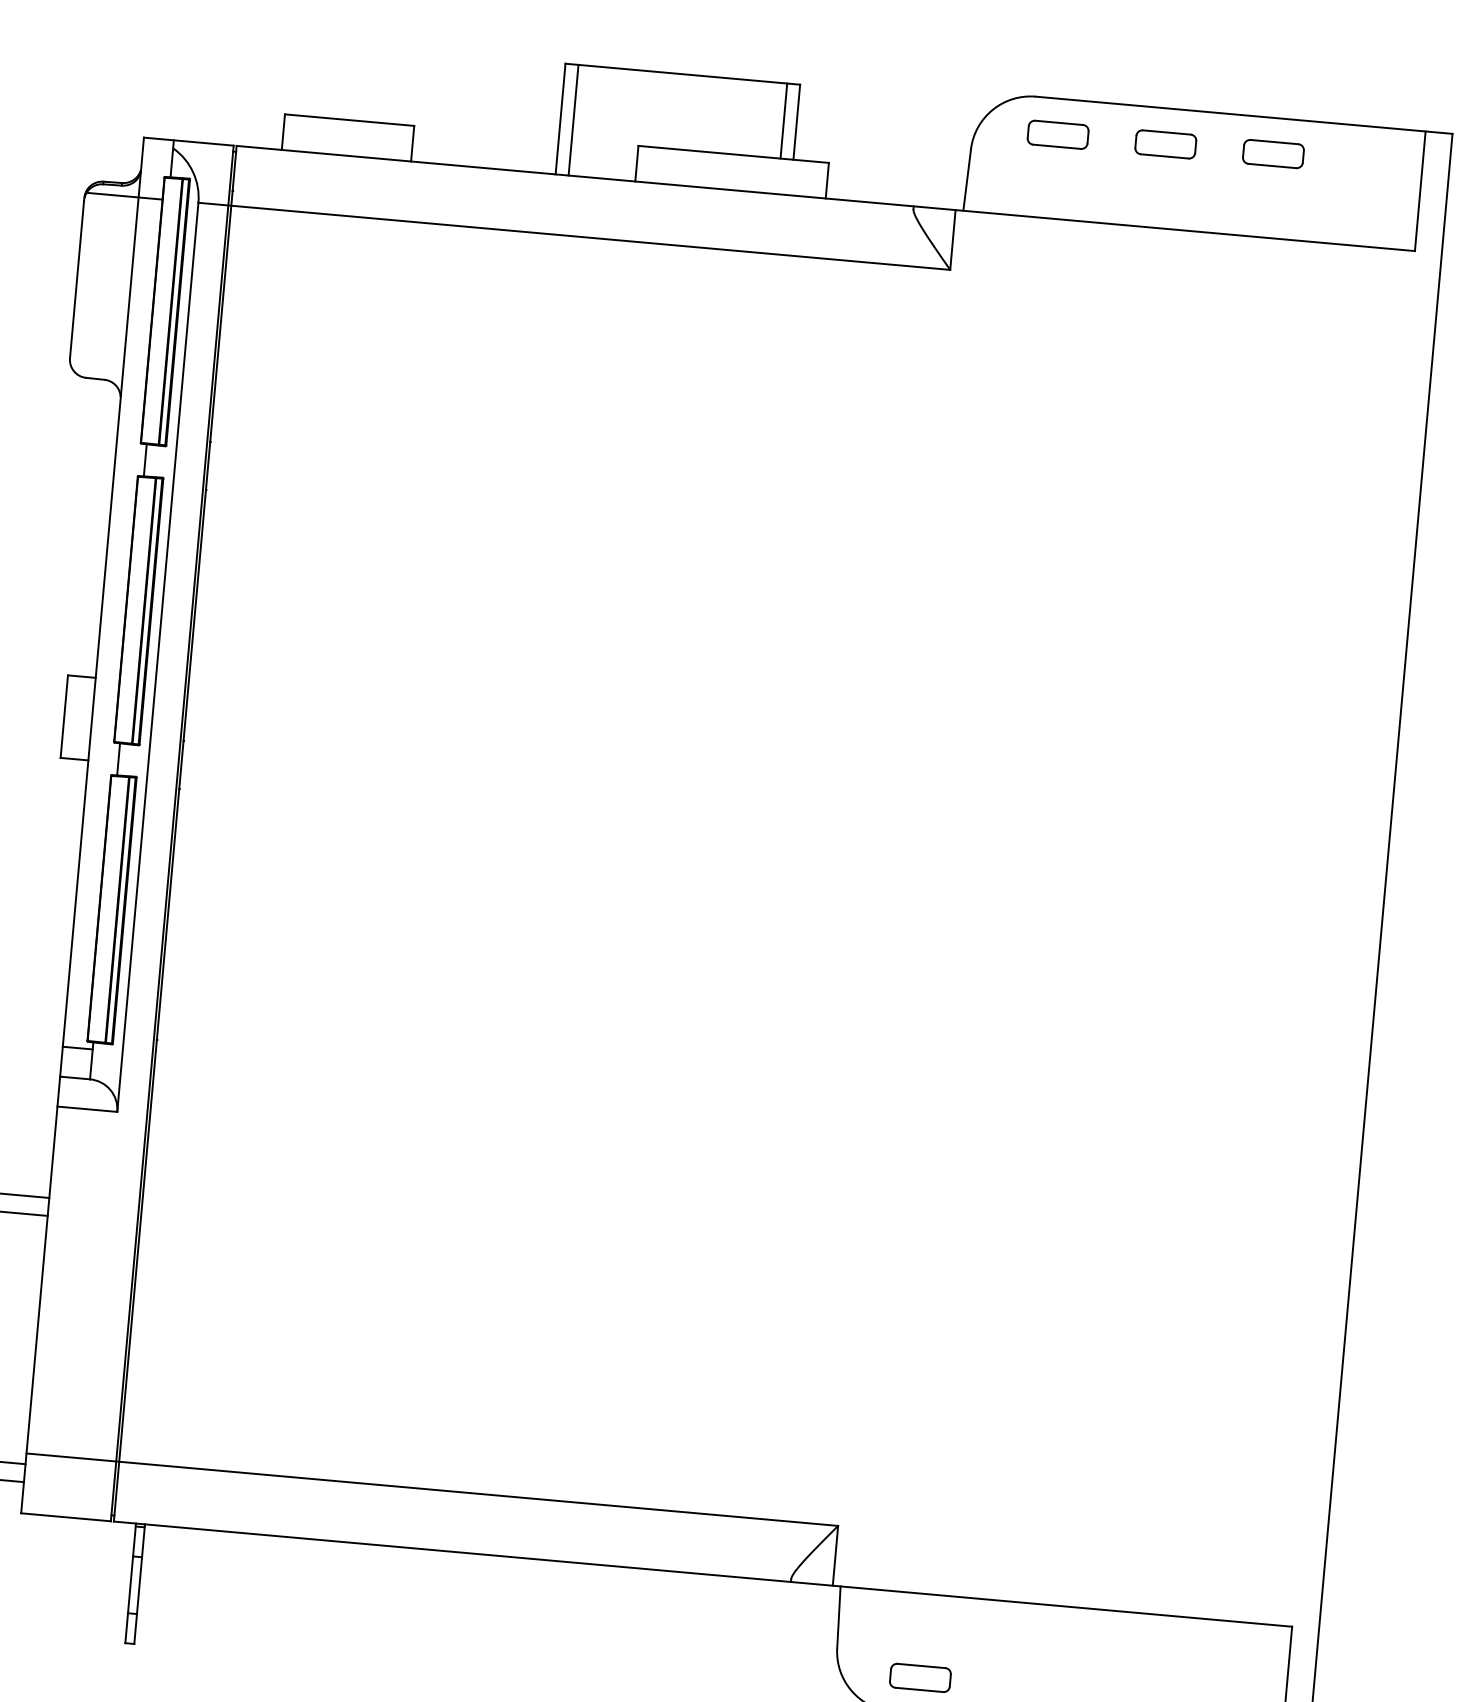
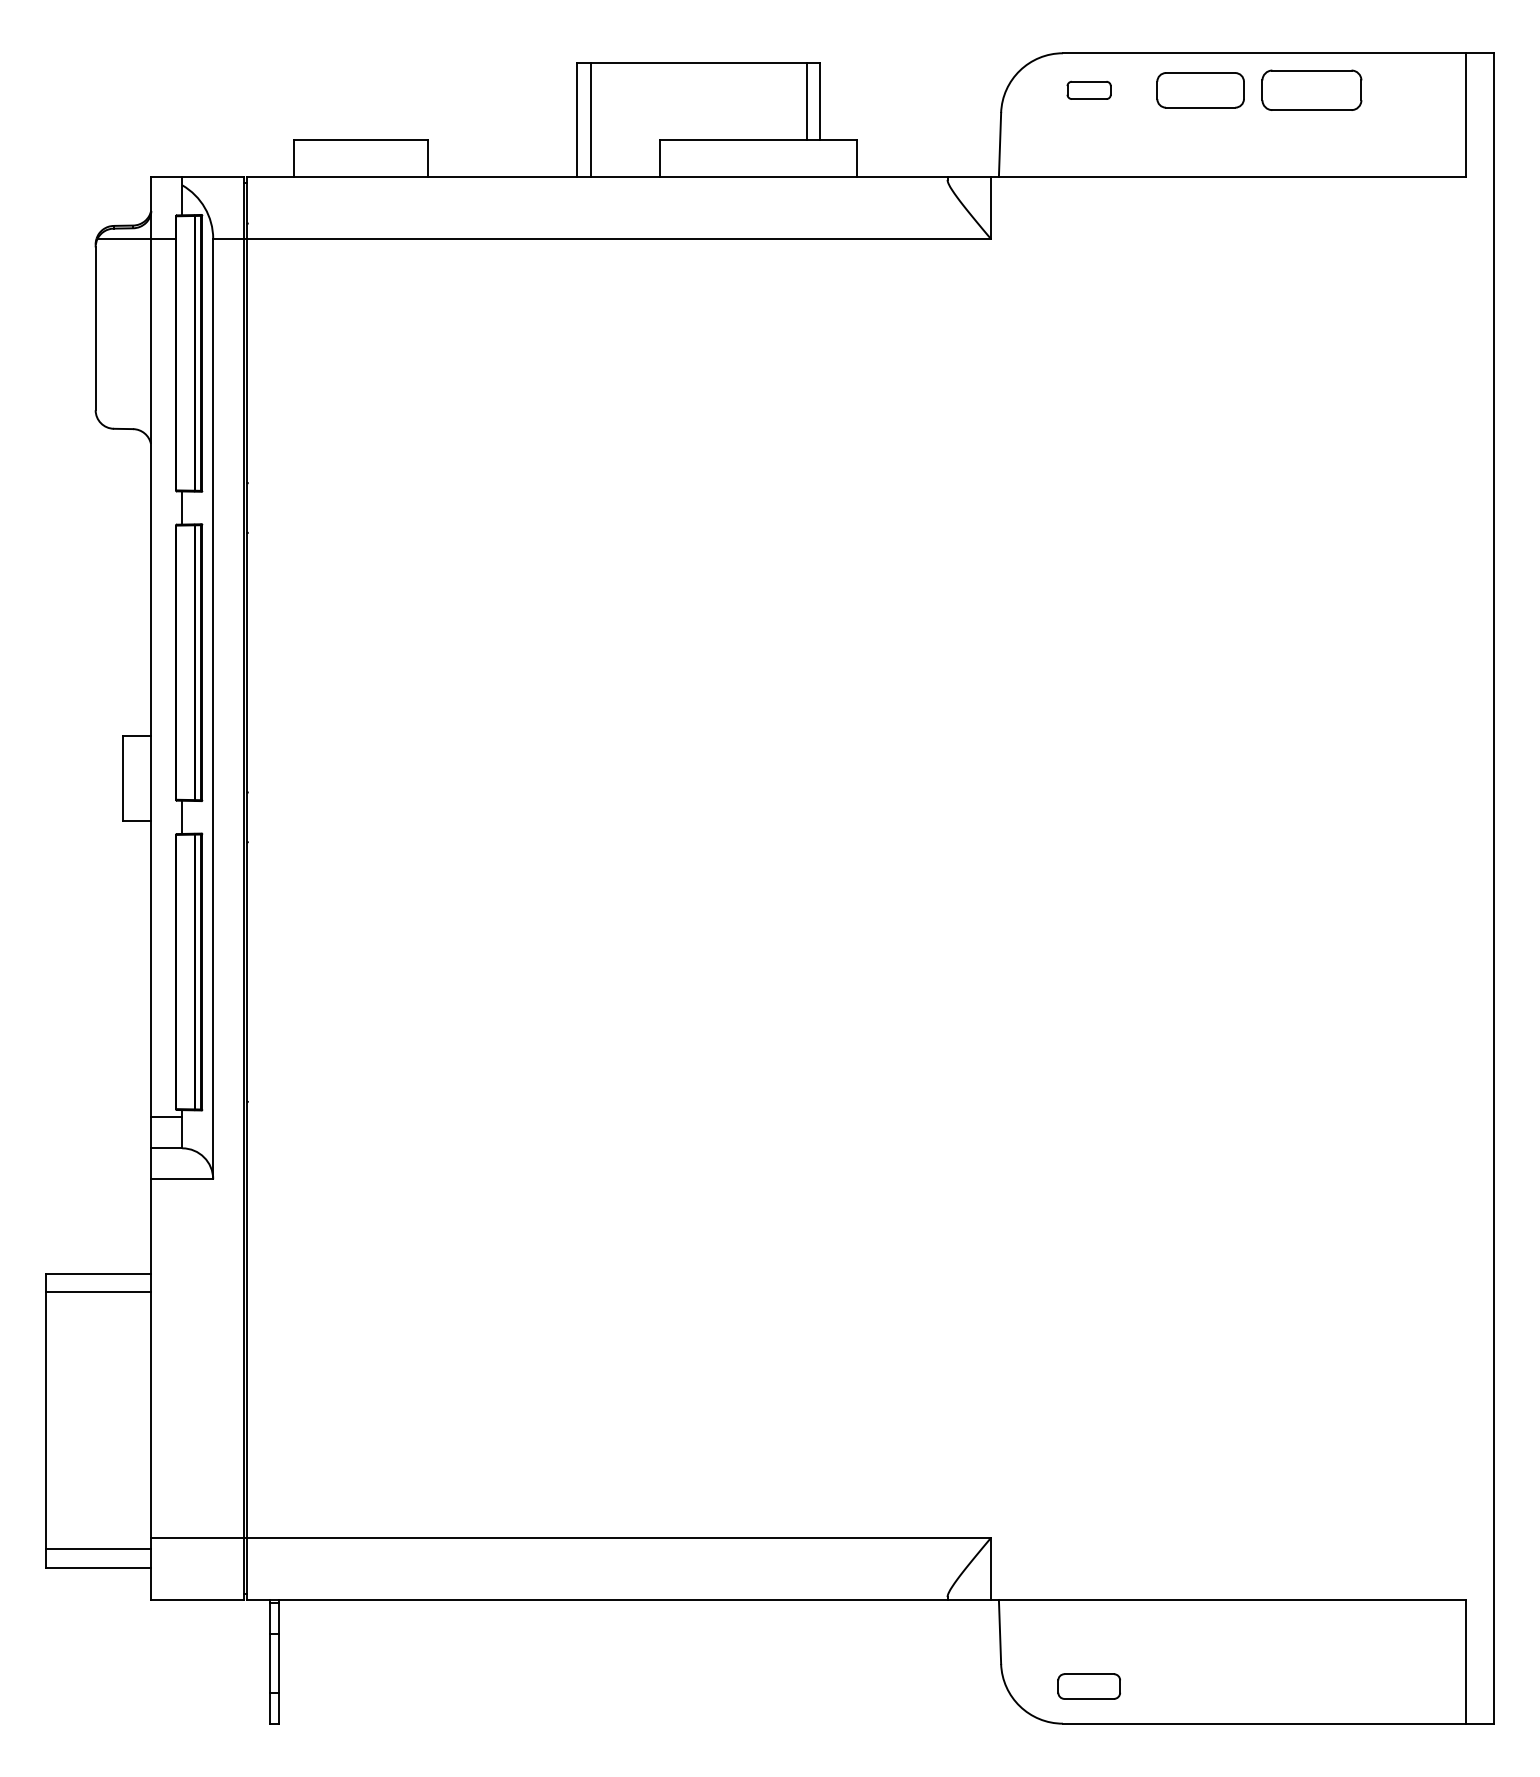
part: (1057, 134) -> (1088, 90), size x0.7
part: (1165, 144) -> (1200, 90), size x1.4
part: (1273, 154) -> (1311, 90), size x1.6

